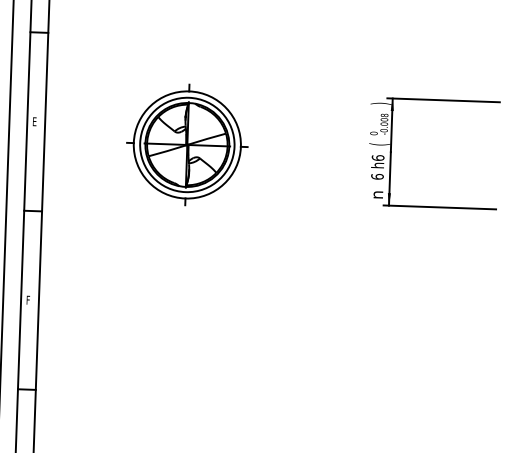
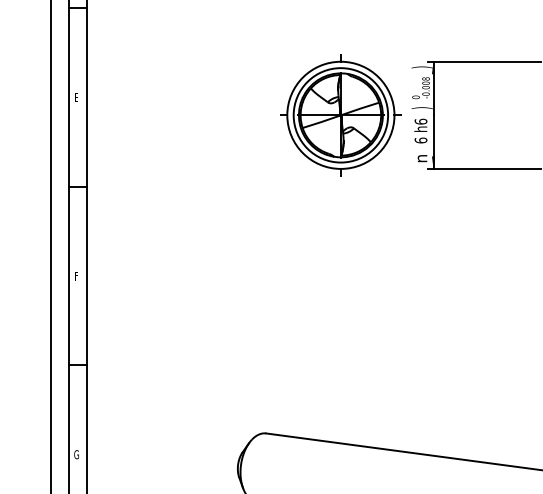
text: (379, 144) -> (421, 108), ( -> )
part: (186, 145) -> (340, 115), moved

